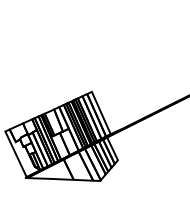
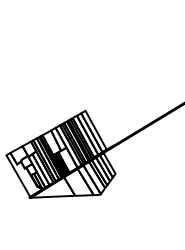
fill: (60, 145) -> (59, 164), added

